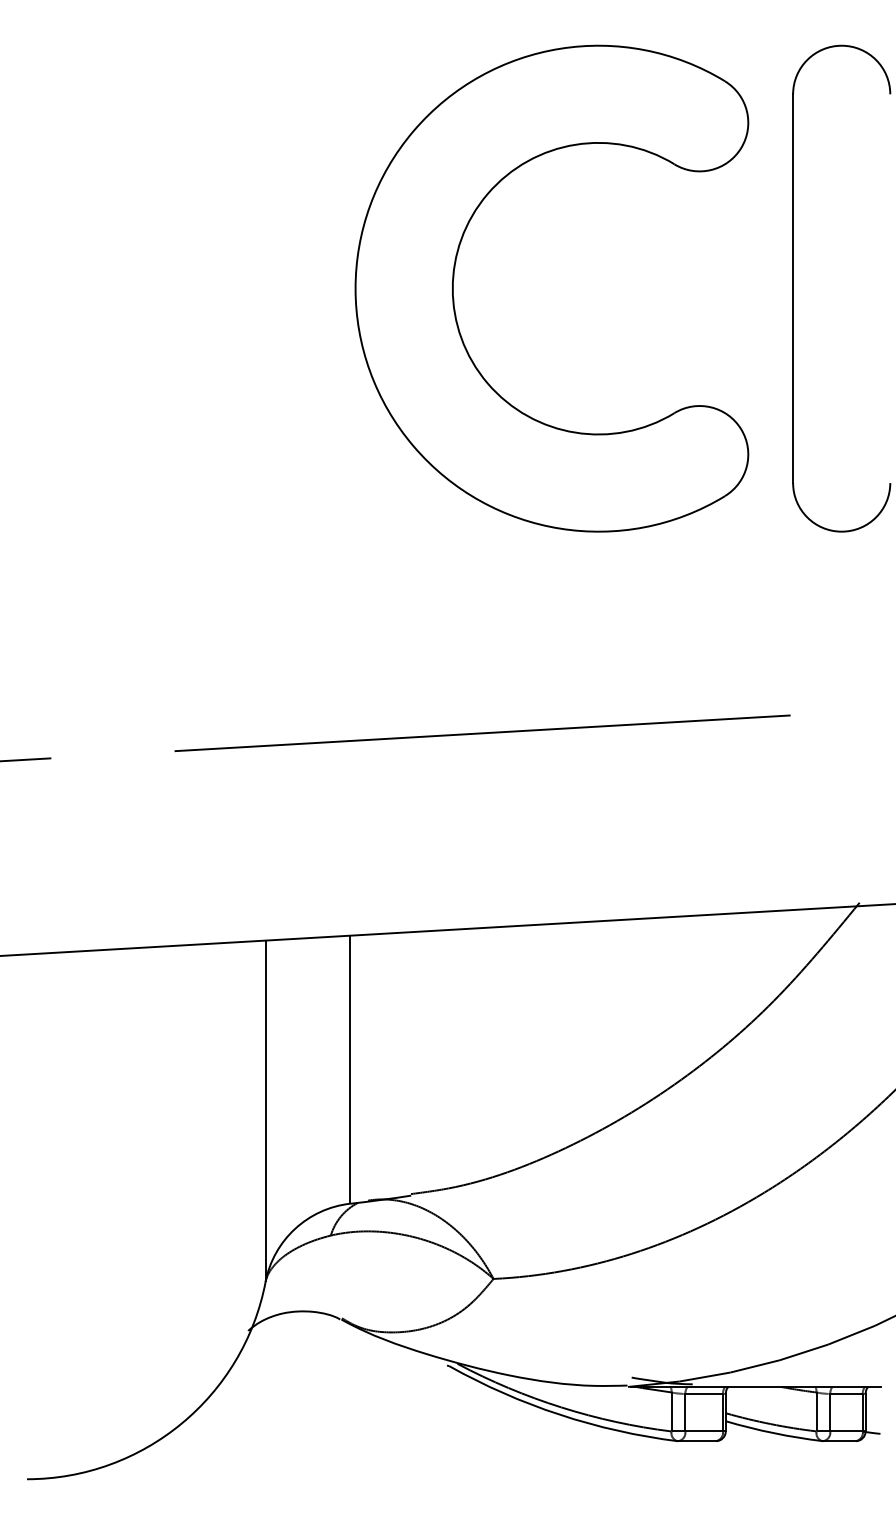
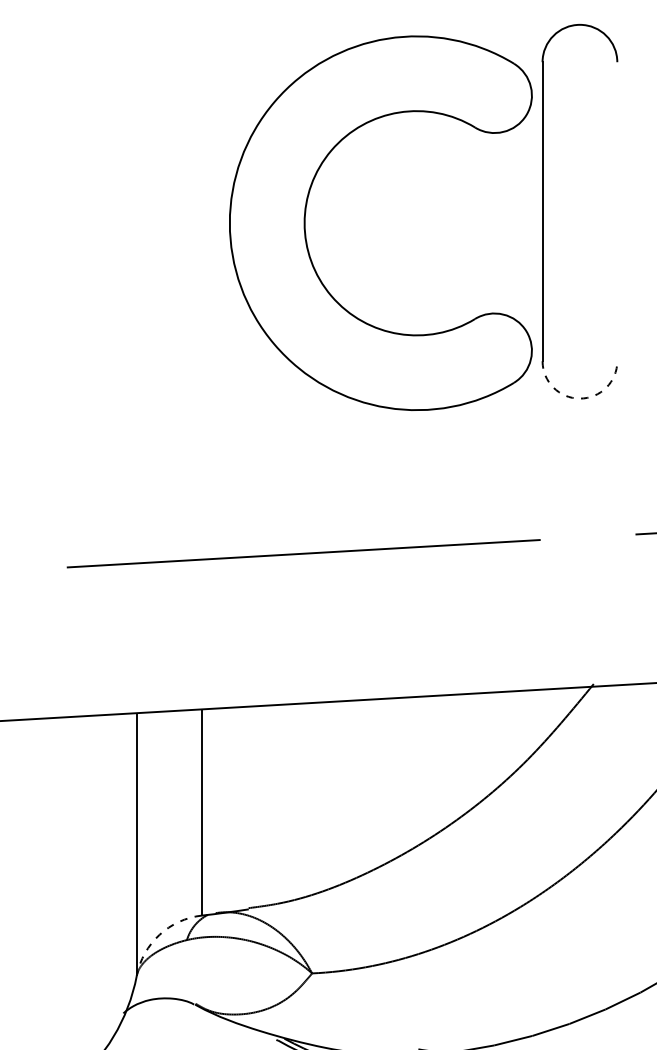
part: (454, 278) -> (305, 215), moved
arc: (841, 531) -> (579, 398), solid -> dashed
arc: (295, 1228) -> (159, 934), solid -> dashed

